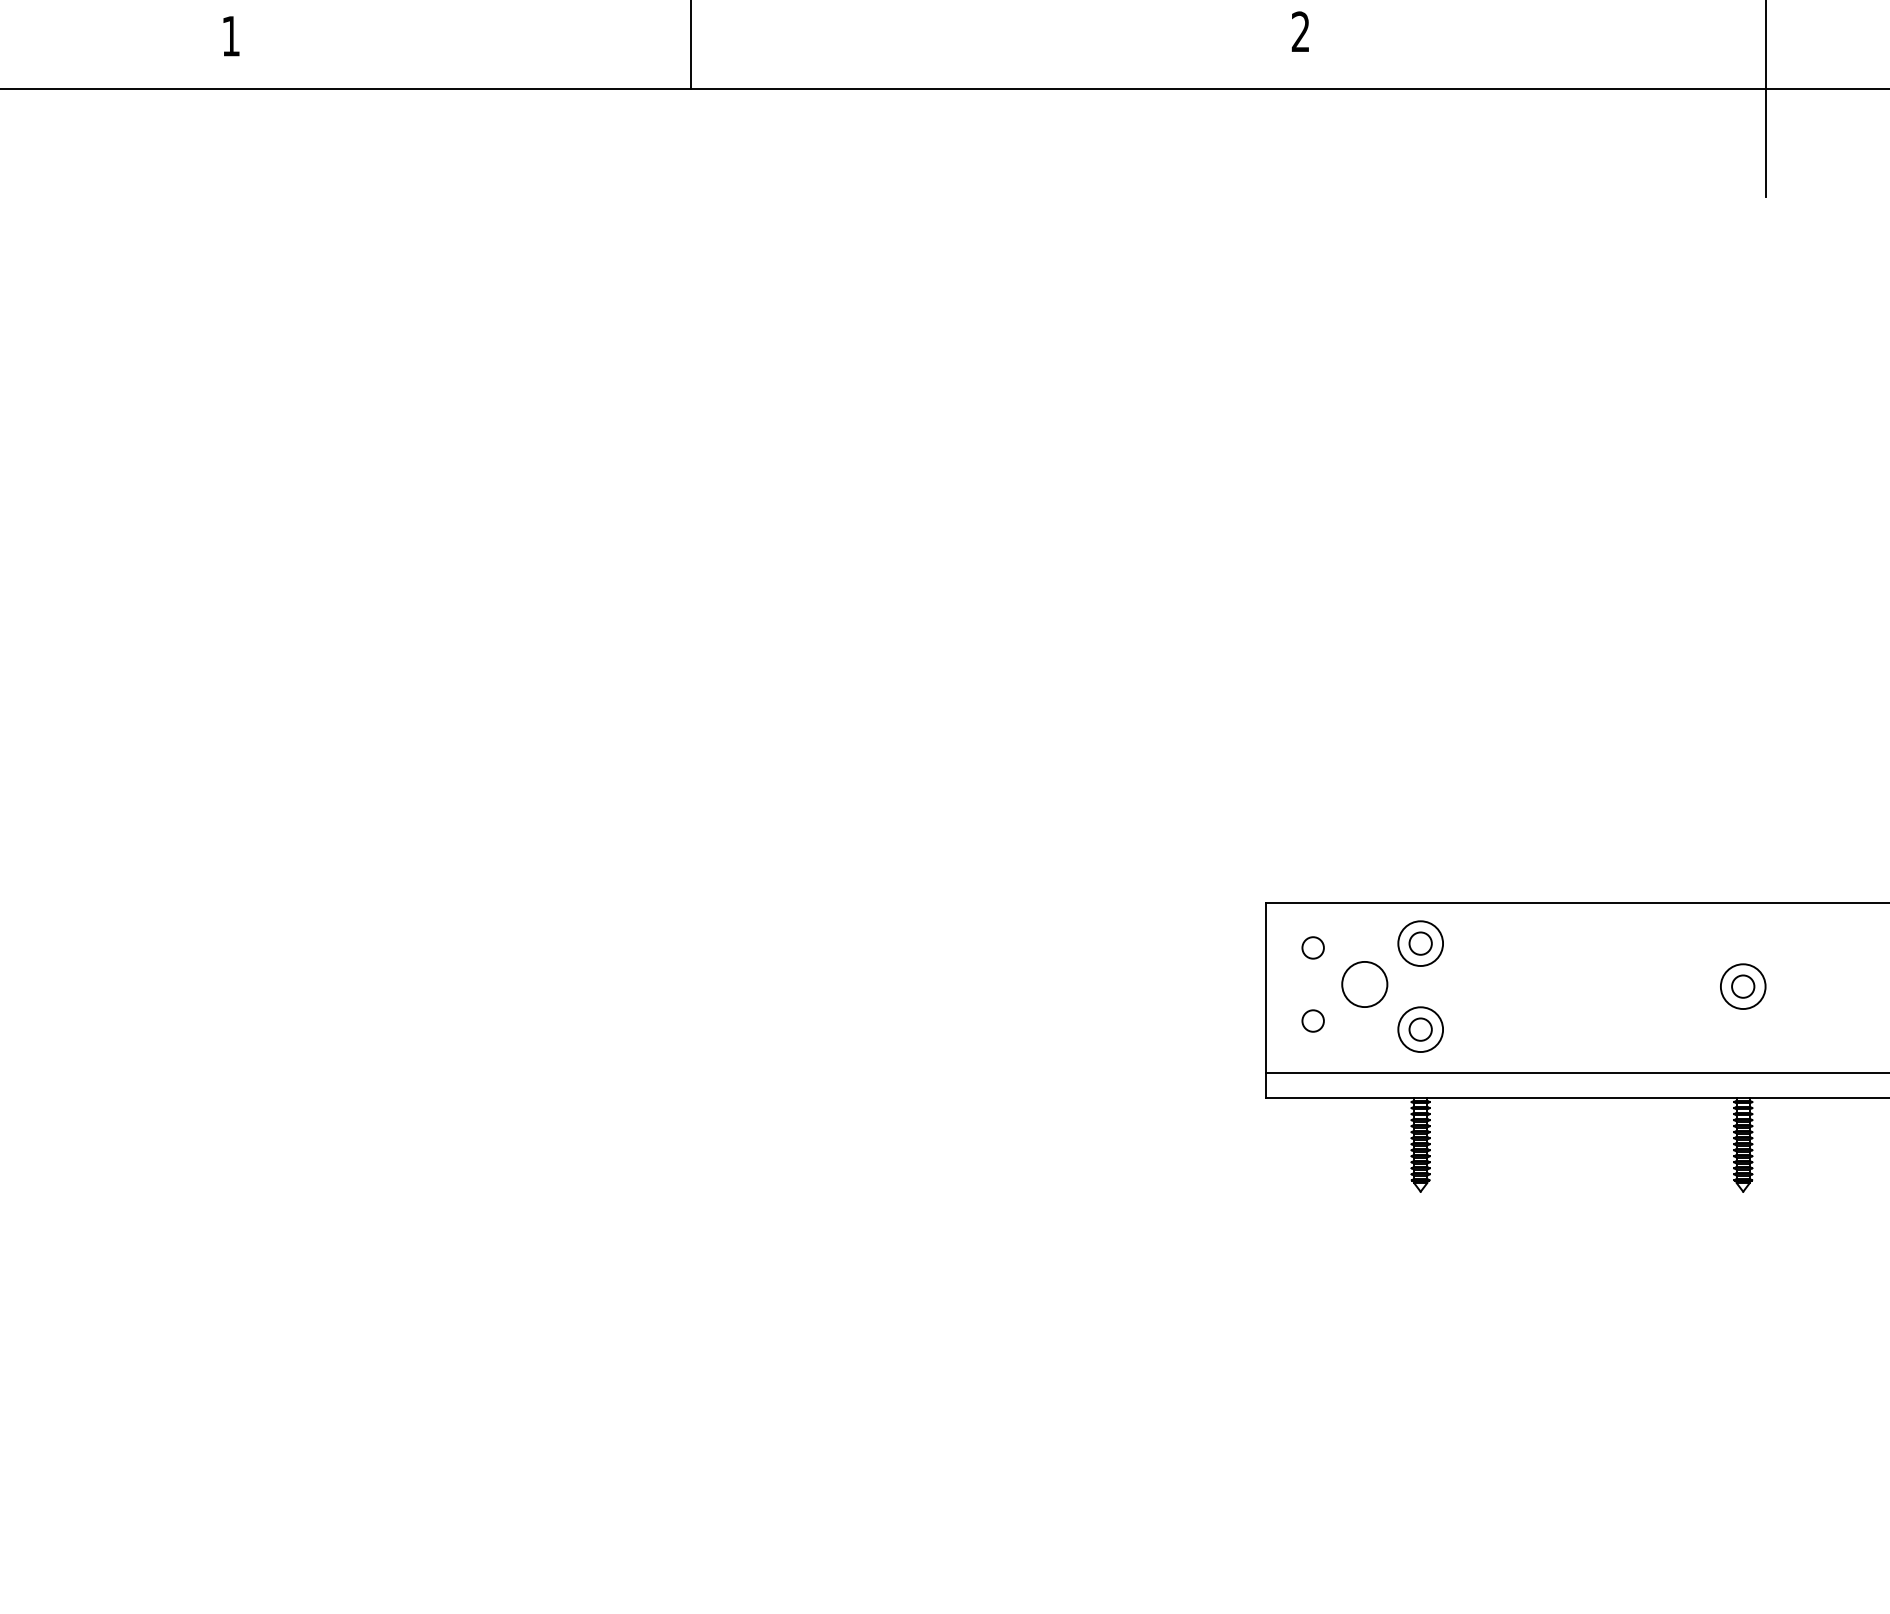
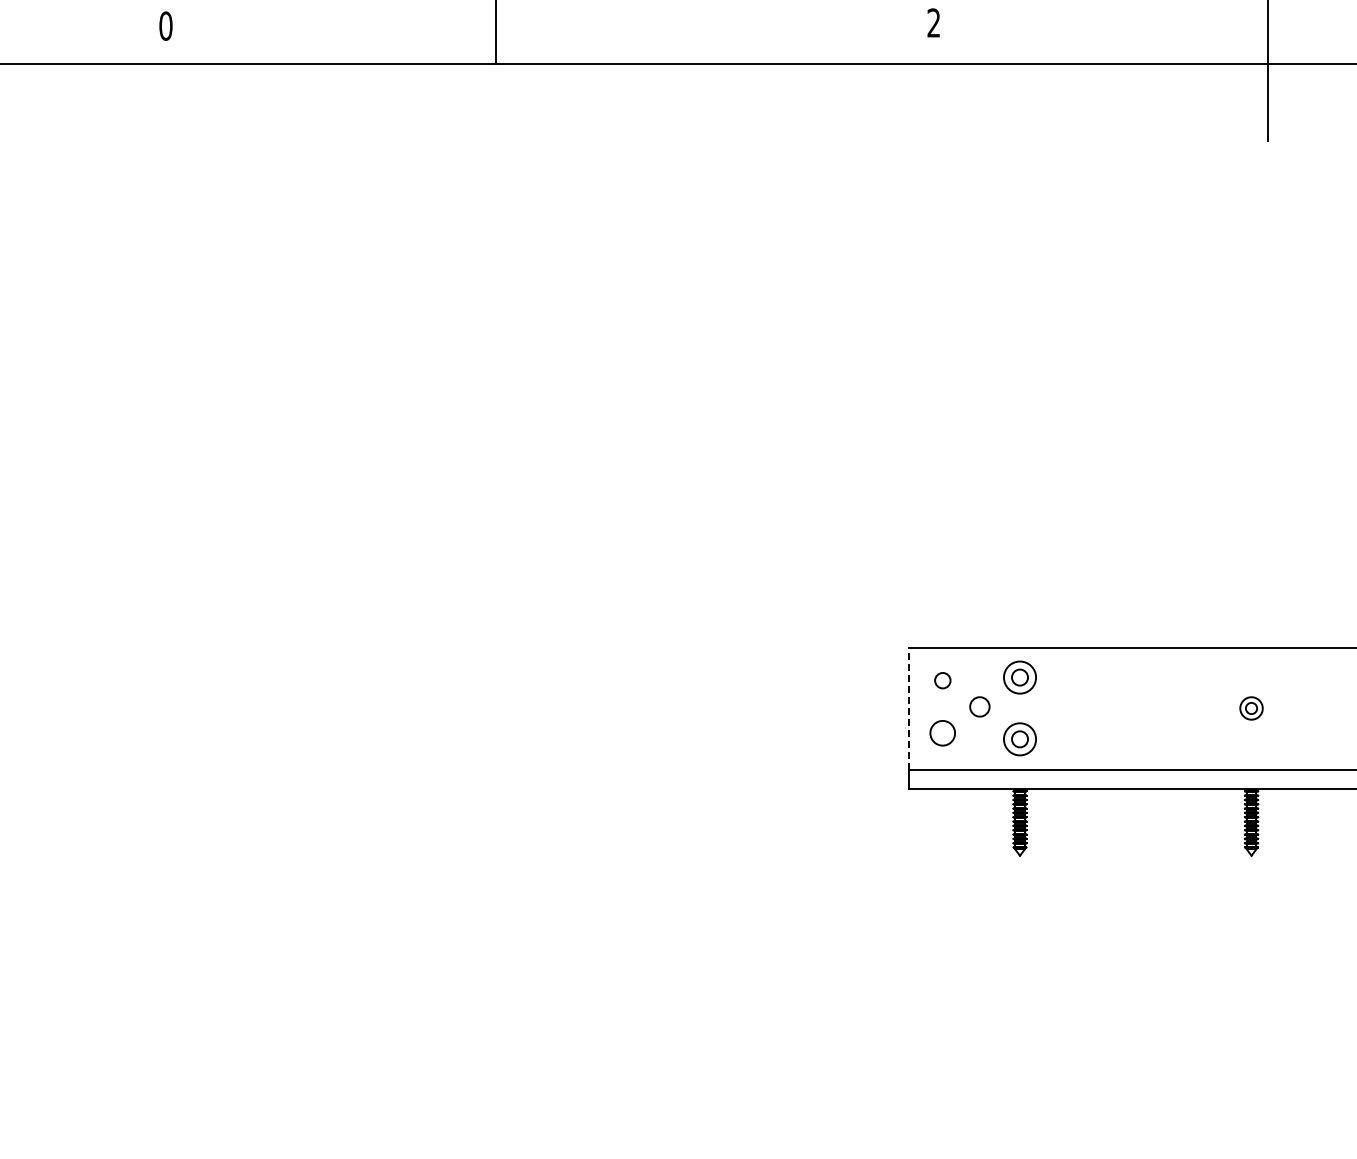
text: (230, 35) -> (165, 25), 1 -> 0
circle: (1364, 983) -> (979, 706), size x0.6
part: (1743, 986) -> (1251, 708), size x0.7
line: (1265, 988) -> (908, 709), solid -> dashed
circle: (1312, 1020) -> (942, 732), size x1.6

